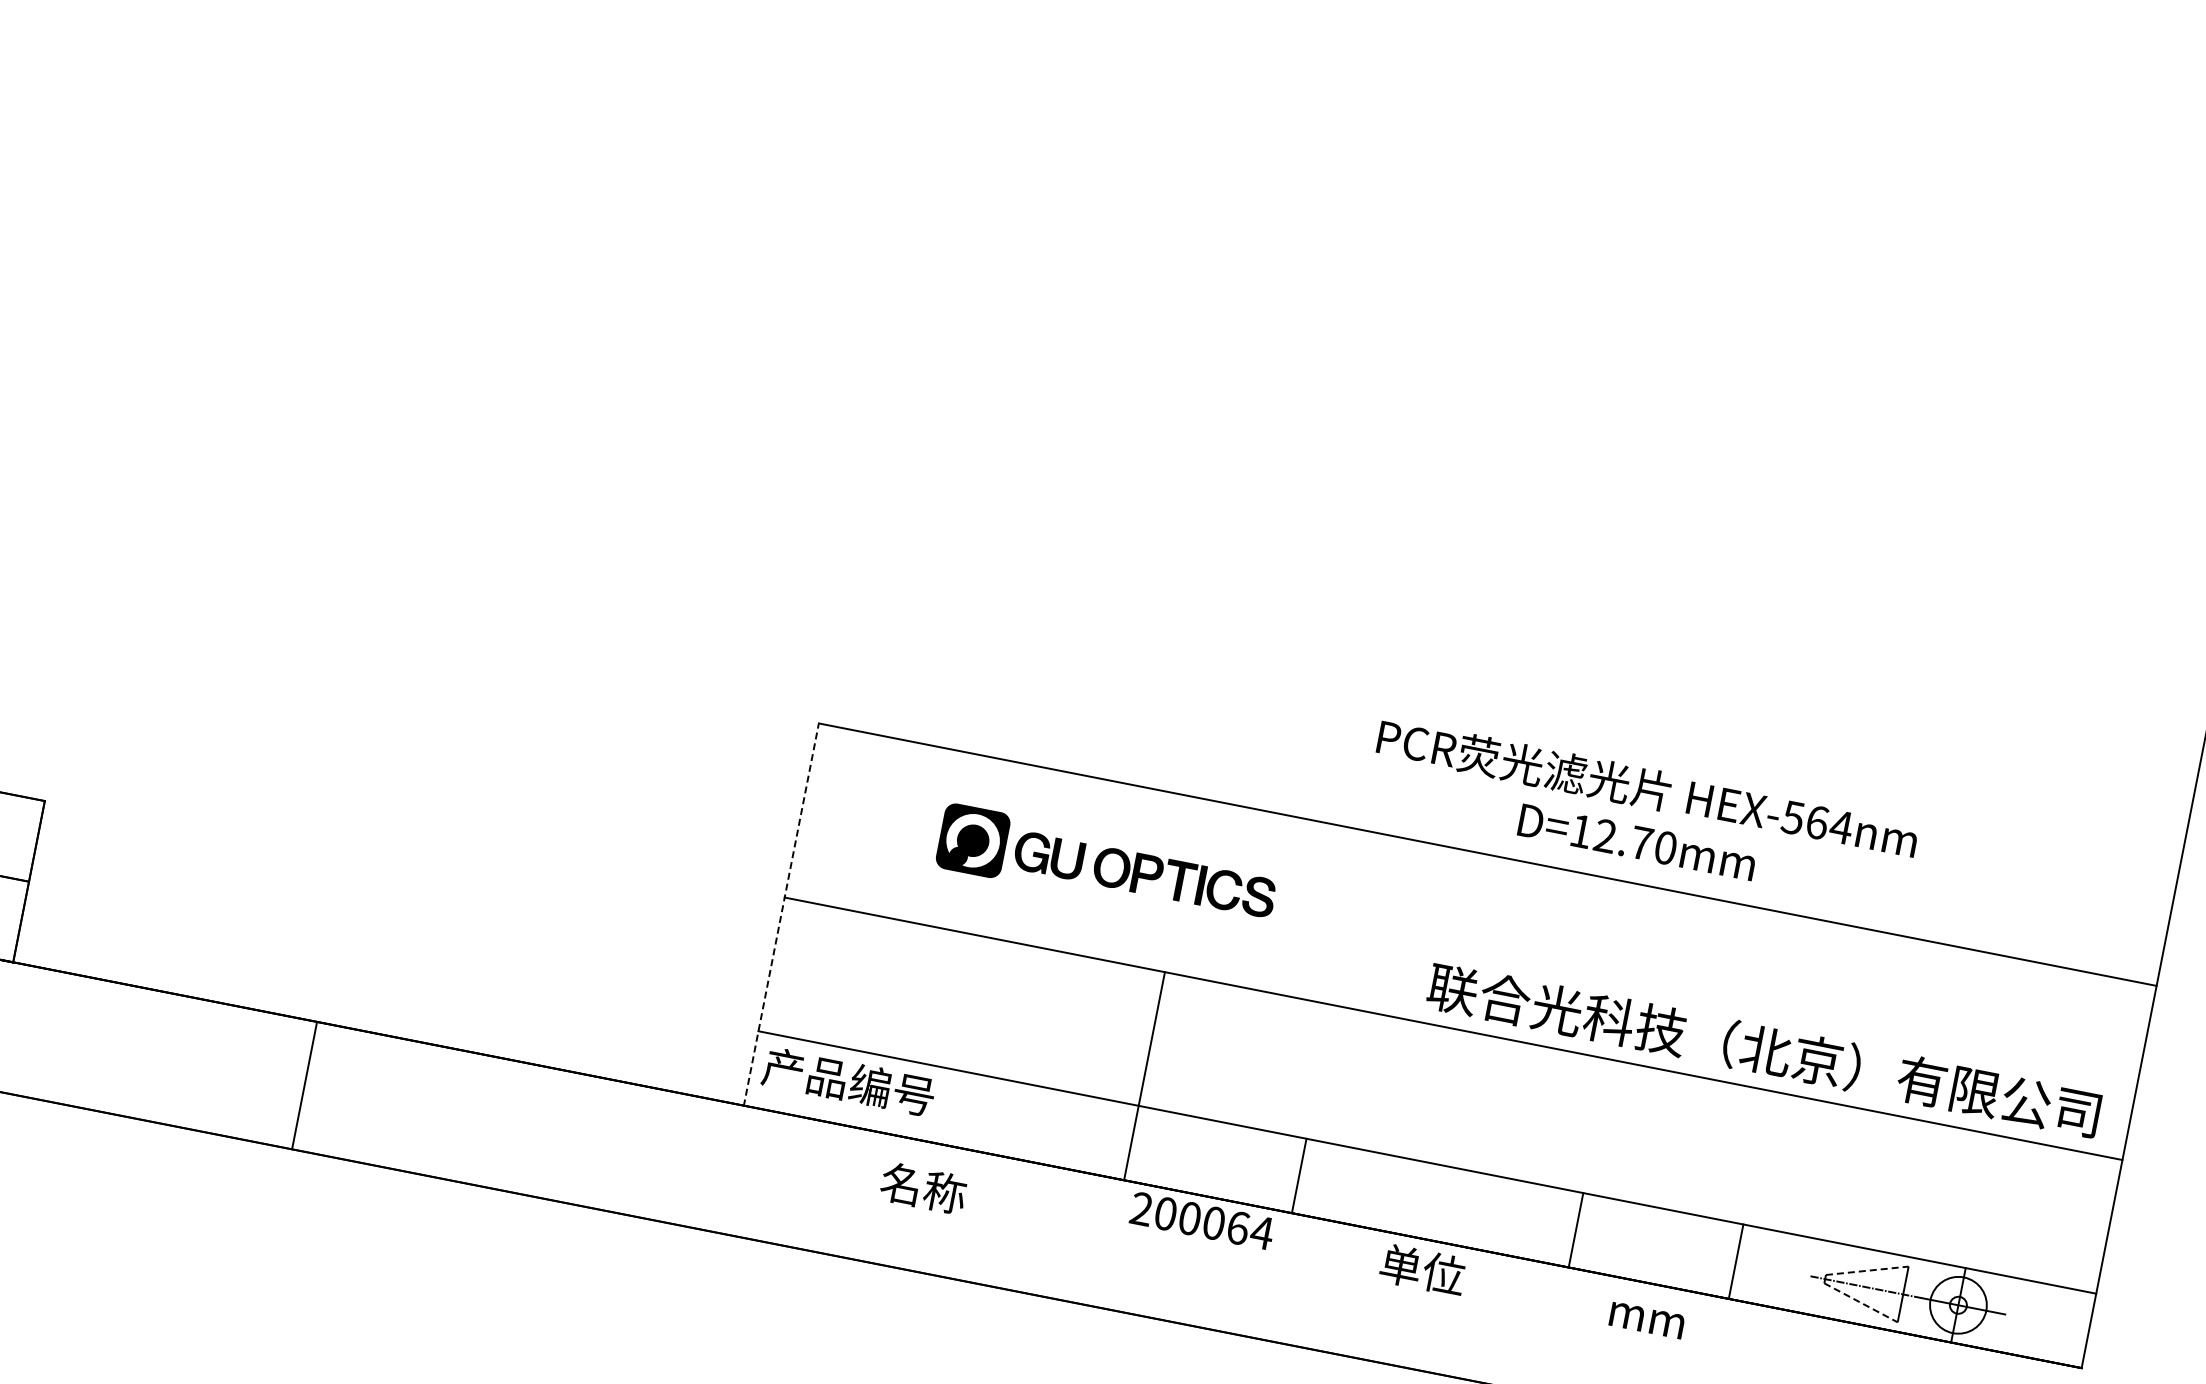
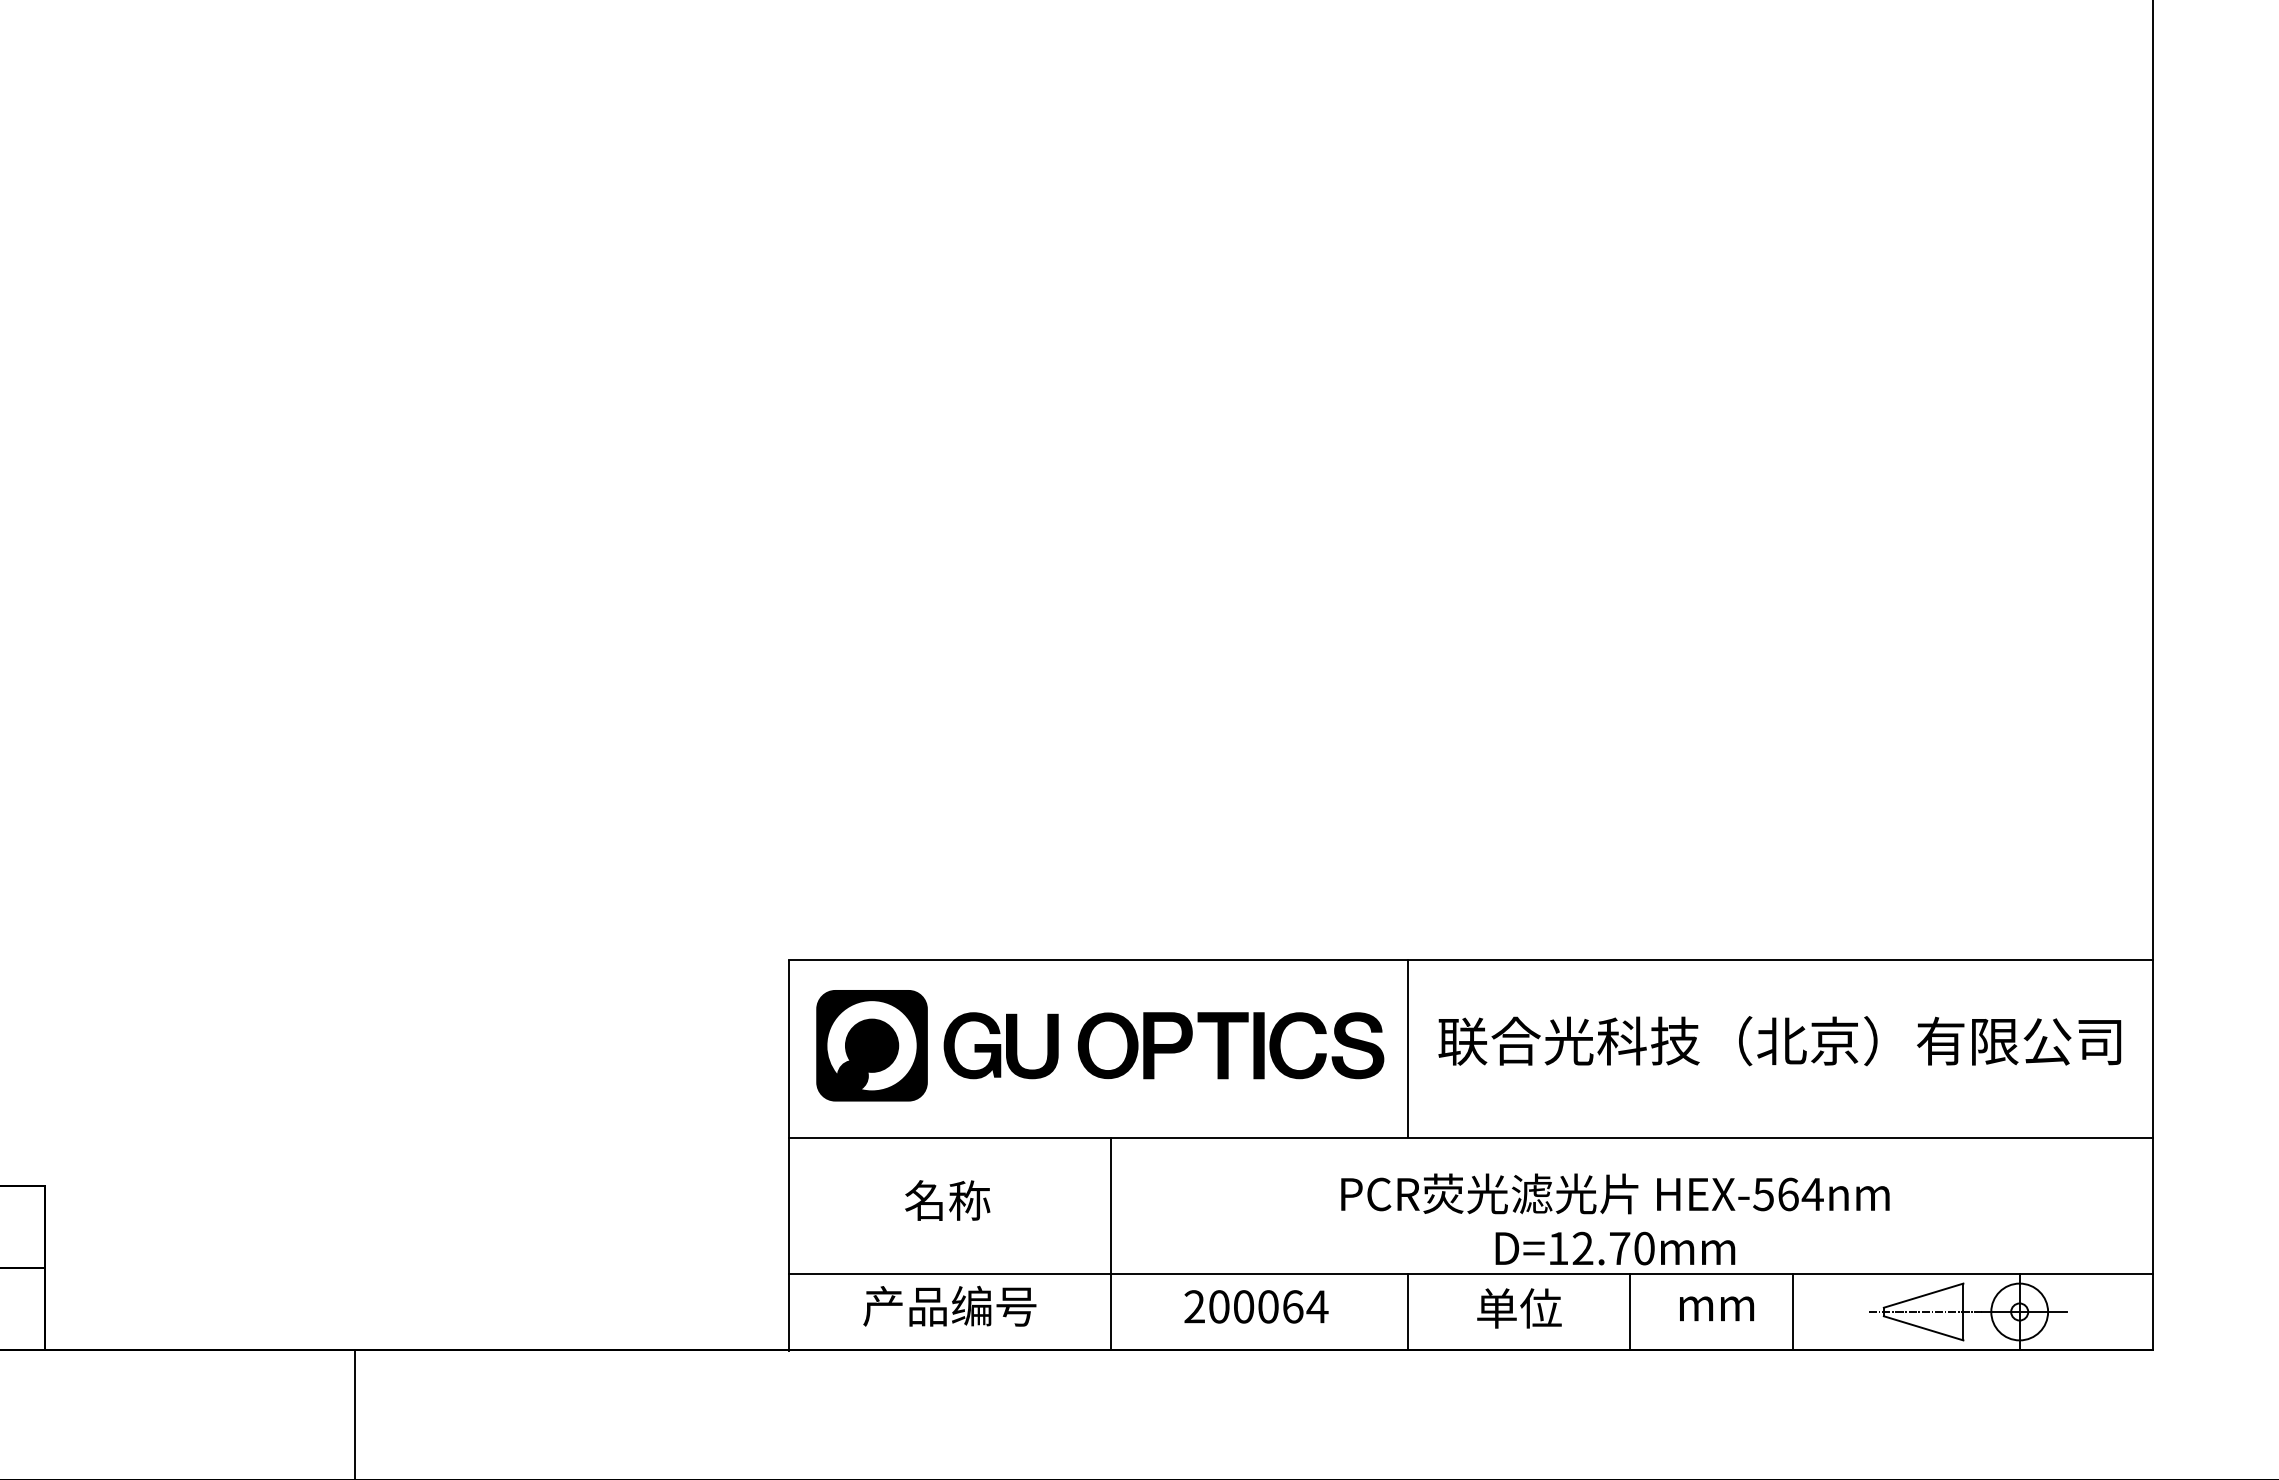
text: (1642, 813) -> (1615, 1219), moved
part: (1107, 866) -> (1100, 1045), size x1.67
line: (781, 914) -> (789, 1155), dashed -> solid
line: (1408, 928) -> (1407, 1048), added
text: (1763, 1050) -> (1779, 1041), moved
line: (1144, 1075) -> (1110, 1243), moved
text: (848, 1080) -> (949, 1305), moved
line: (1298, 1175) -> (1407, 1311), moved
text: (923, 1188) -> (947, 1200), moved
text: (1202, 1220) -> (1256, 1306), moved
text: (1423, 1270) -> (1519, 1308), moved
line: (1867, 1270) -> (1923, 1295), dashed -> solid
line: (1860, 1302) -> (1923, 1328), dashed -> solid
text: (1646, 1320) -> (1716, 1308), moved

